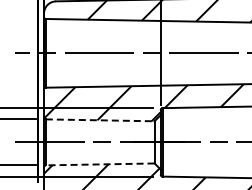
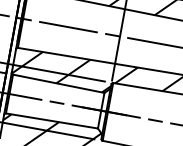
line: (100, 120) -> (58, 83), dashed -> solid
line: (99, 164) -> (51, 120), dashed -> solid

